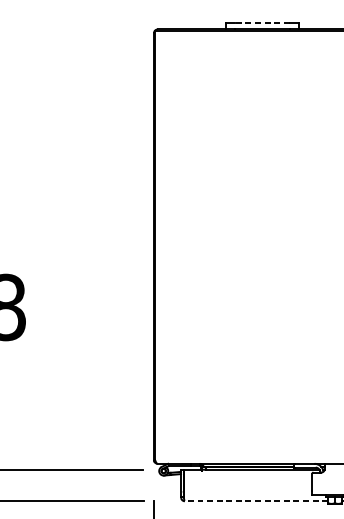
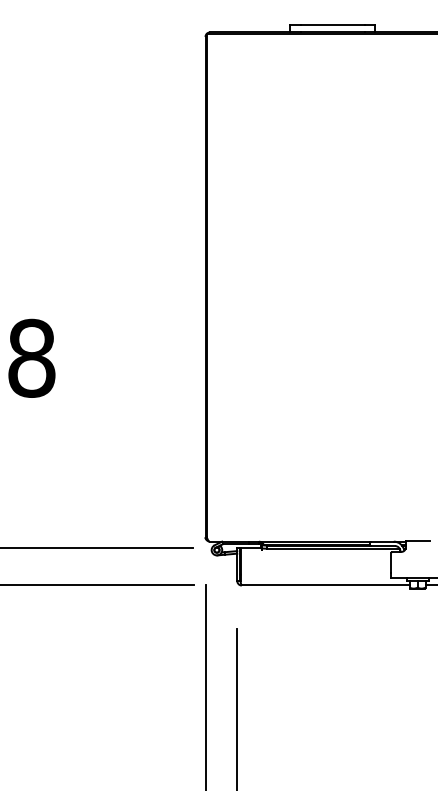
line: (262, 22) -> (332, 24), dashed -> solid
line: (256, 501) -> (325, 585), dashed -> solid

